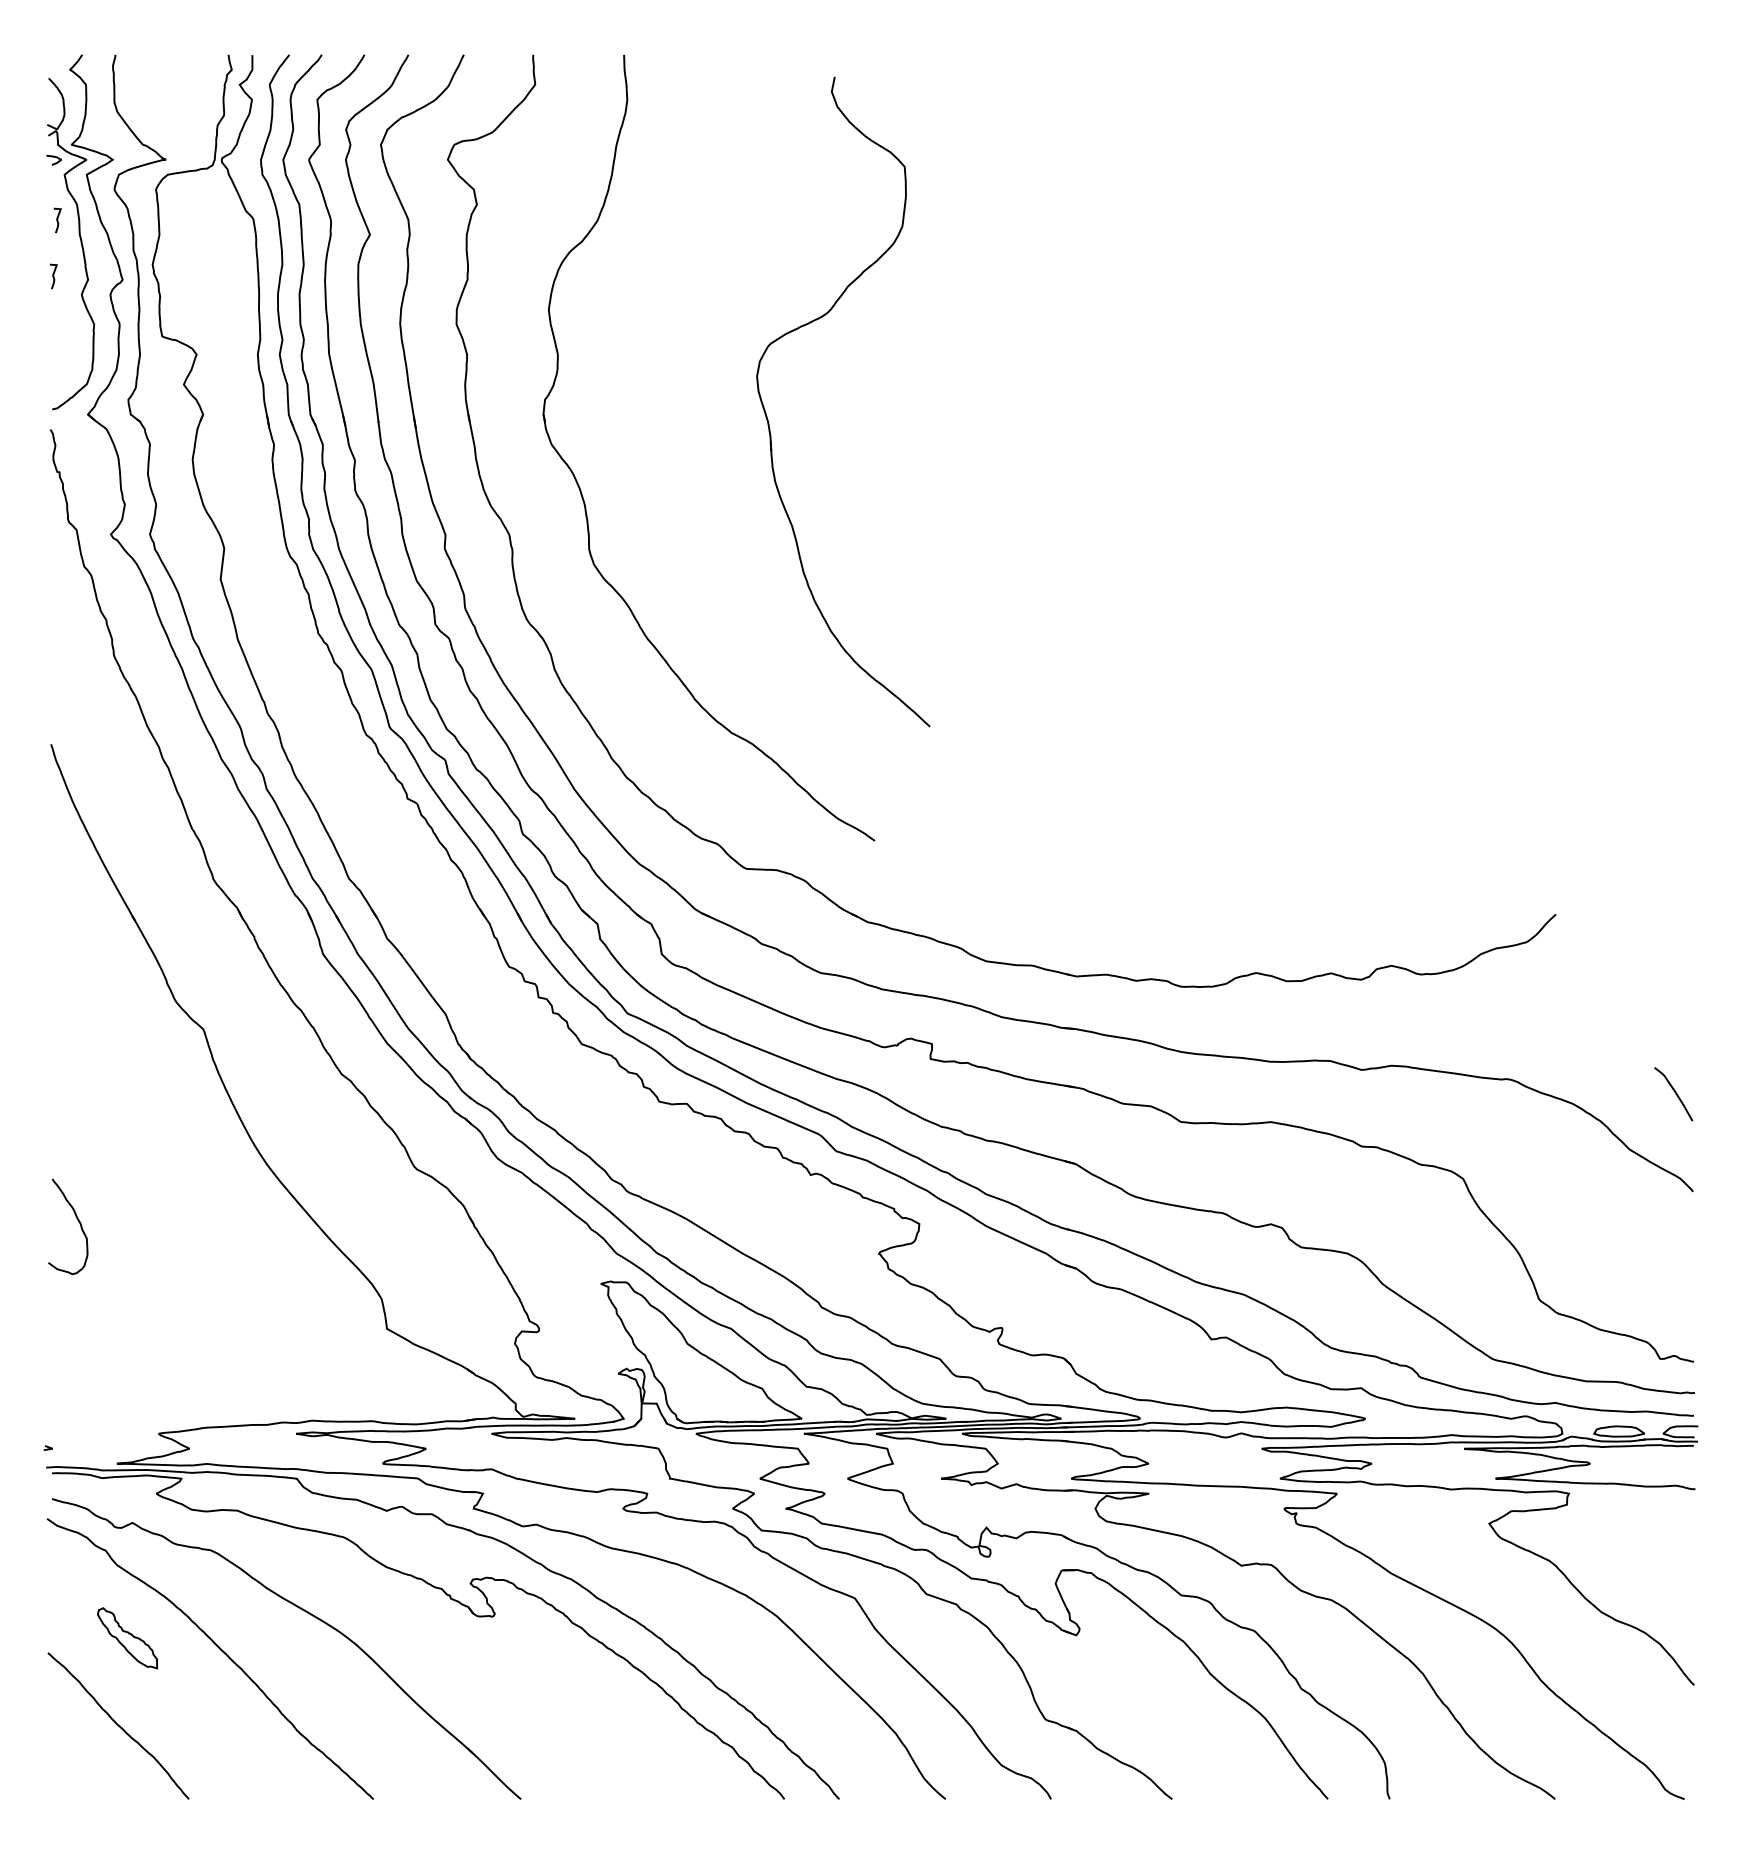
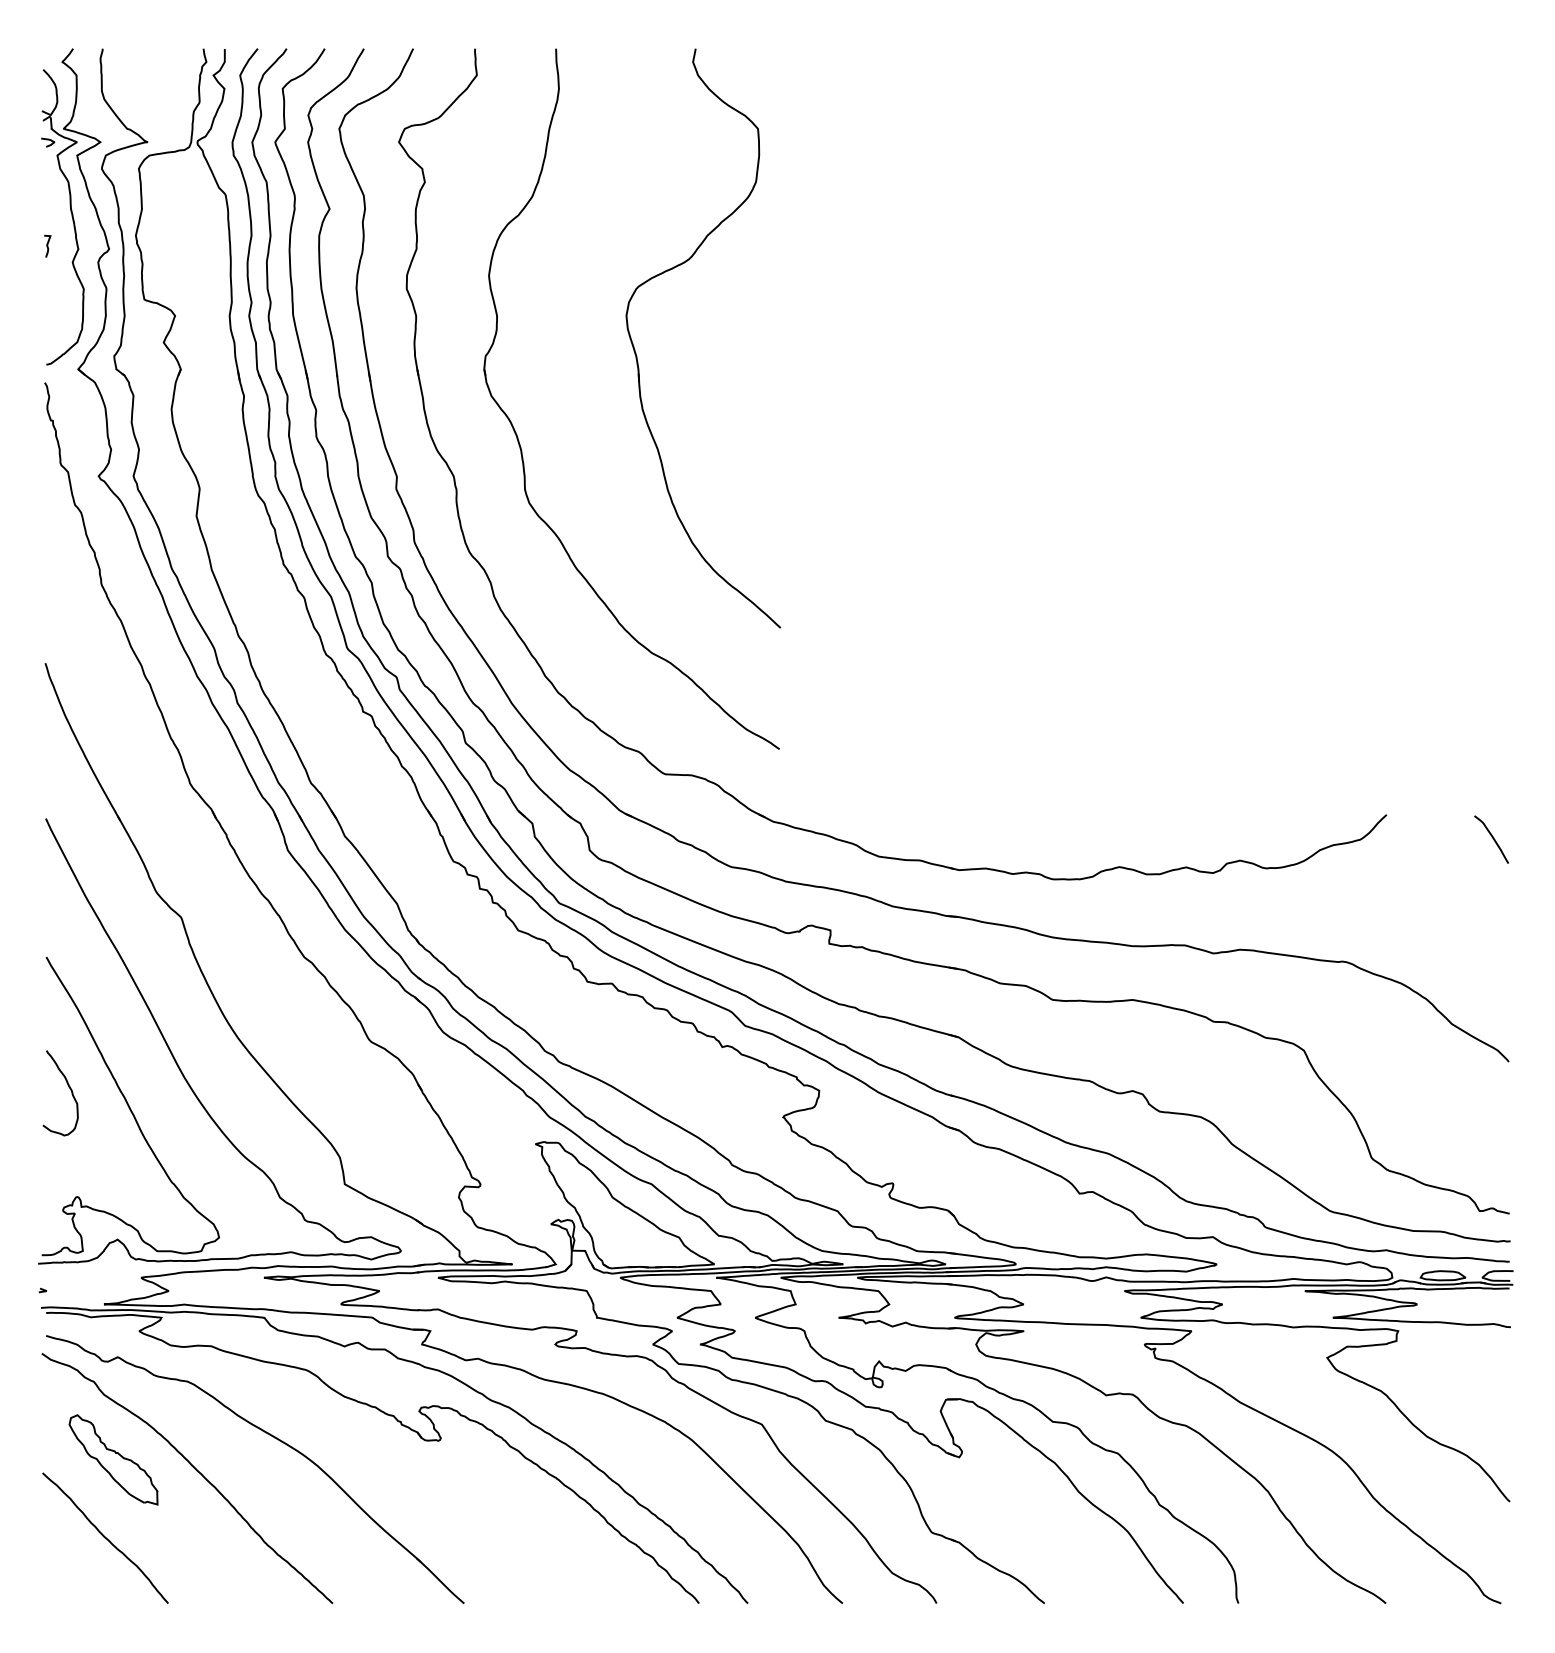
curve: (57, 220) -> (51, 196), removed
part: (769, 422) -> (637, 356), moved
curve: (1675, 1094) -> (1493, 839), moved
part: (200, 1194) -> (178, 1064), added
part: (127, 1638) -> (113, 1460), size x1.67

